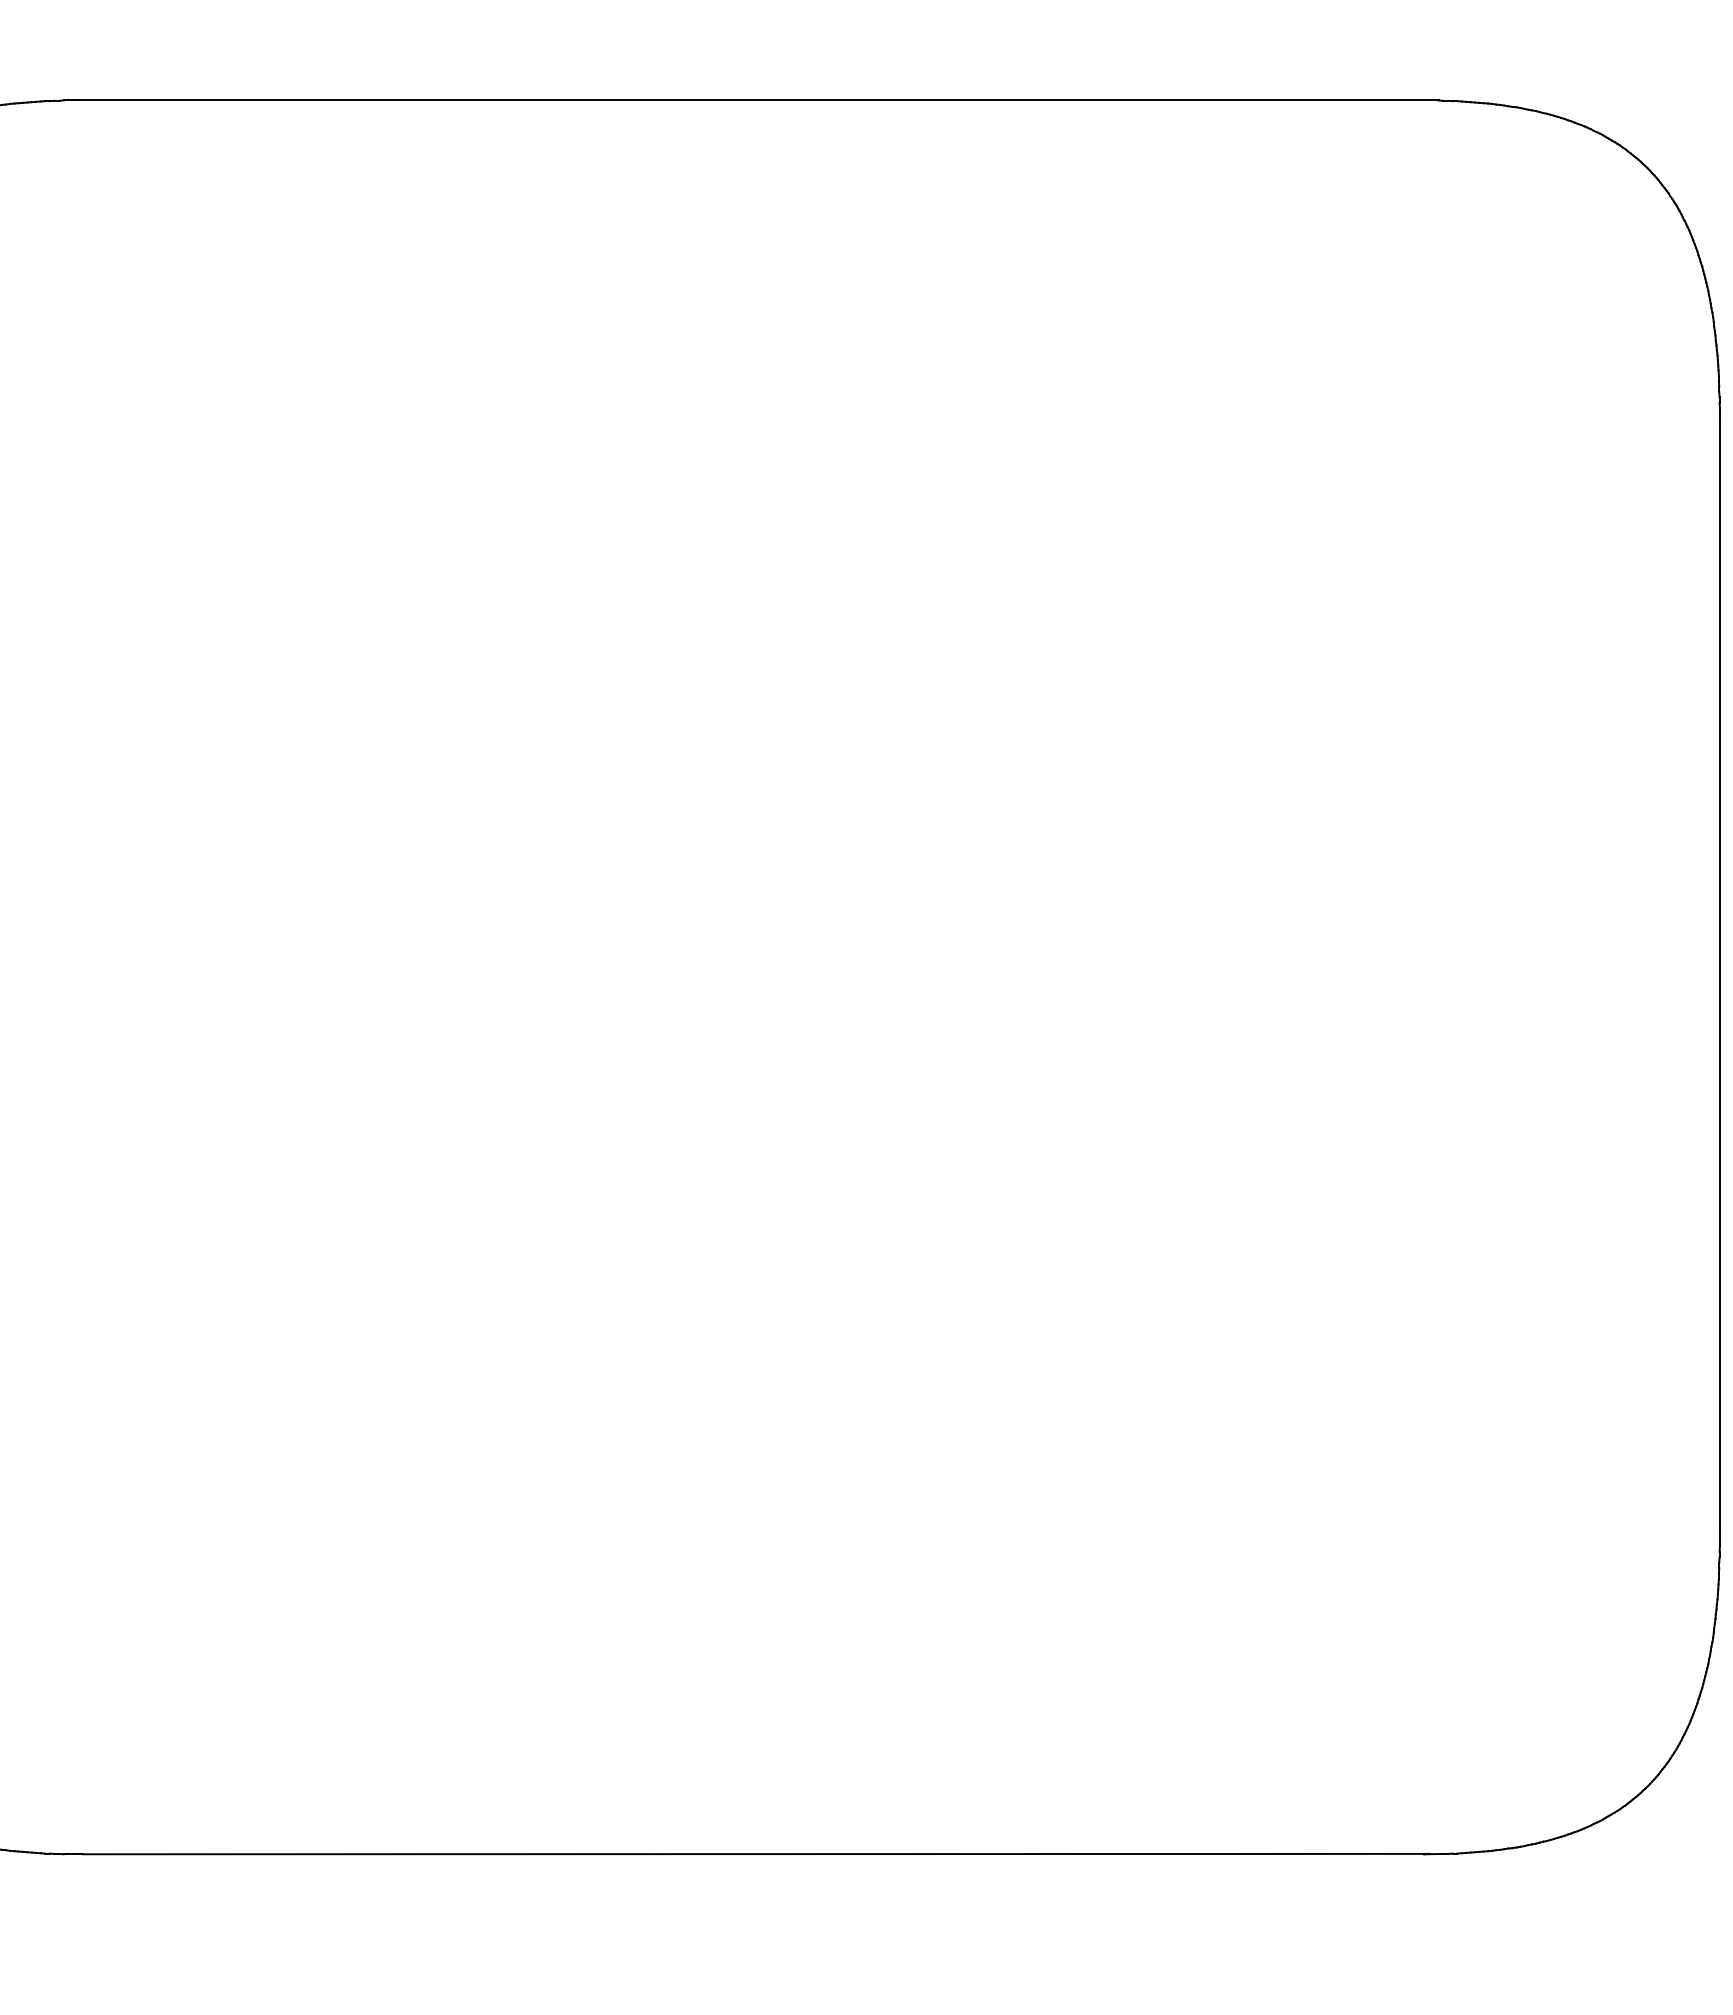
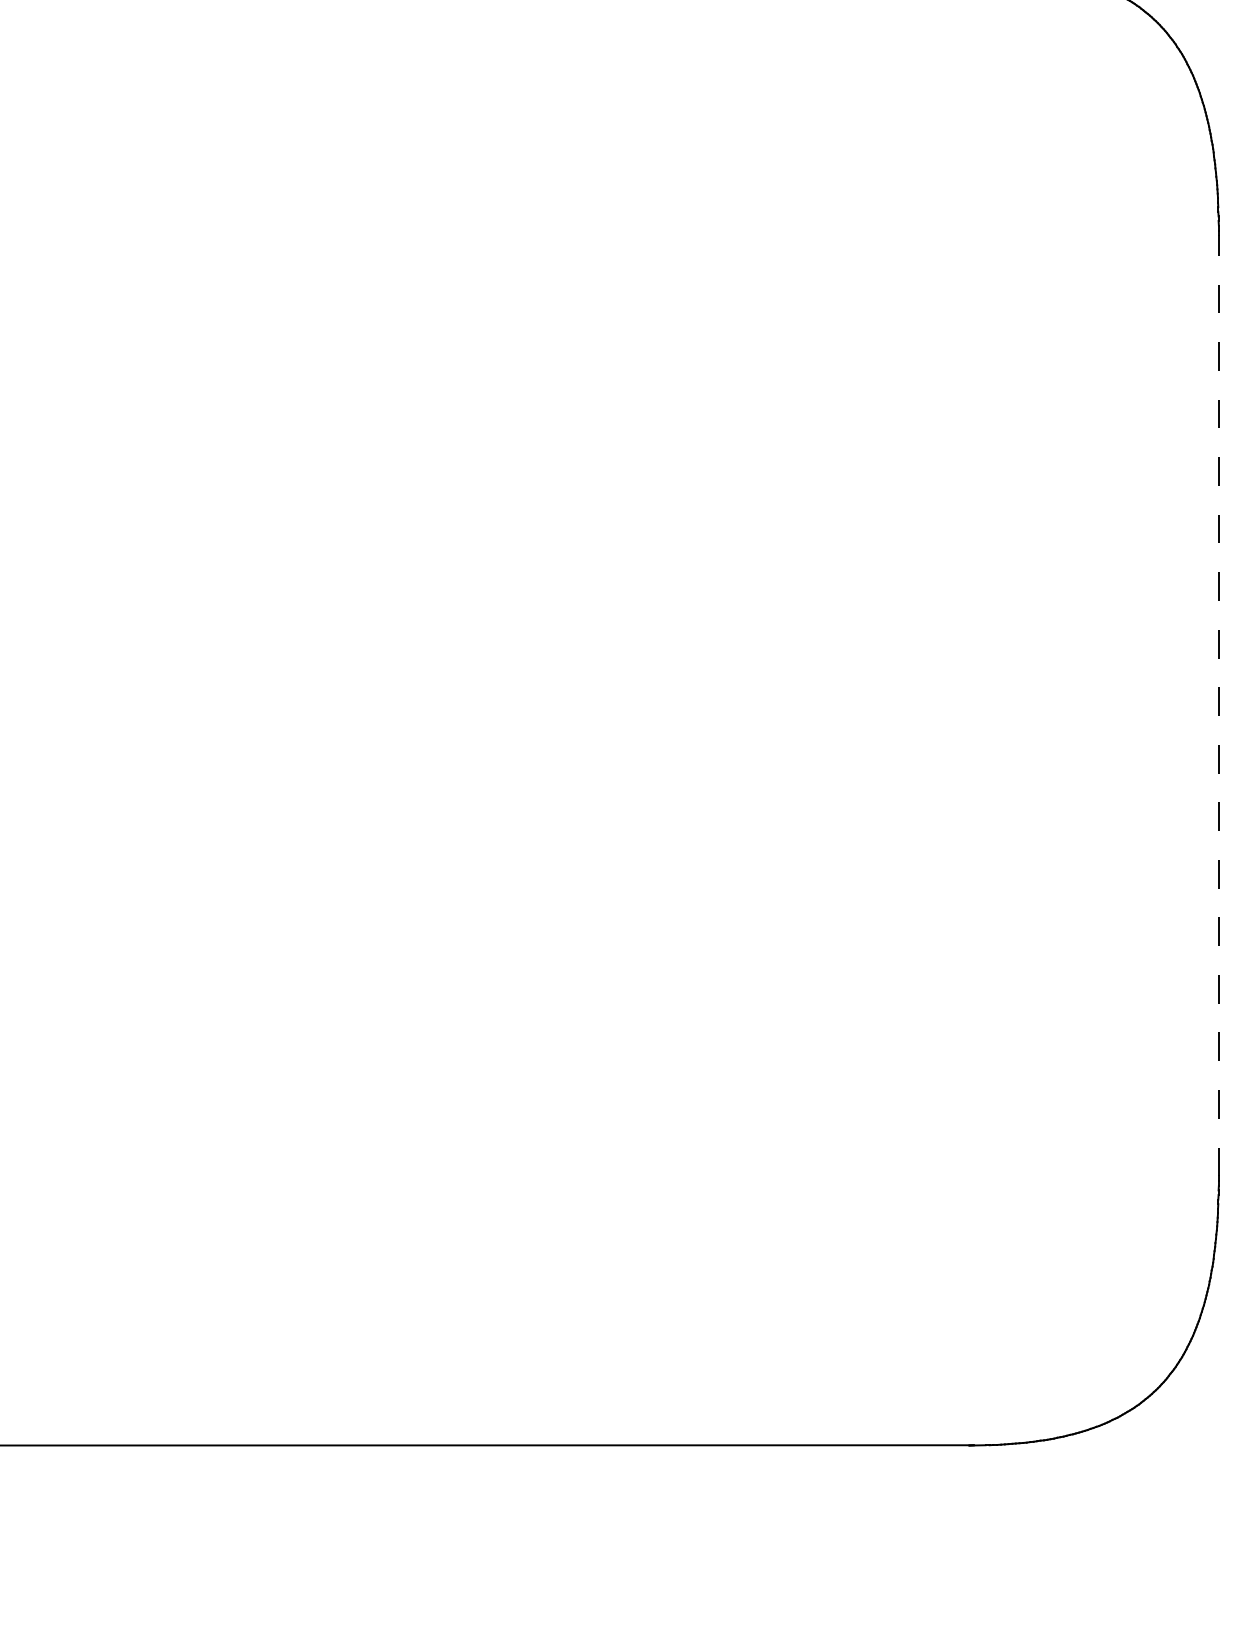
line: (1719, 977) -> (1218, 705), solid -> dashed

